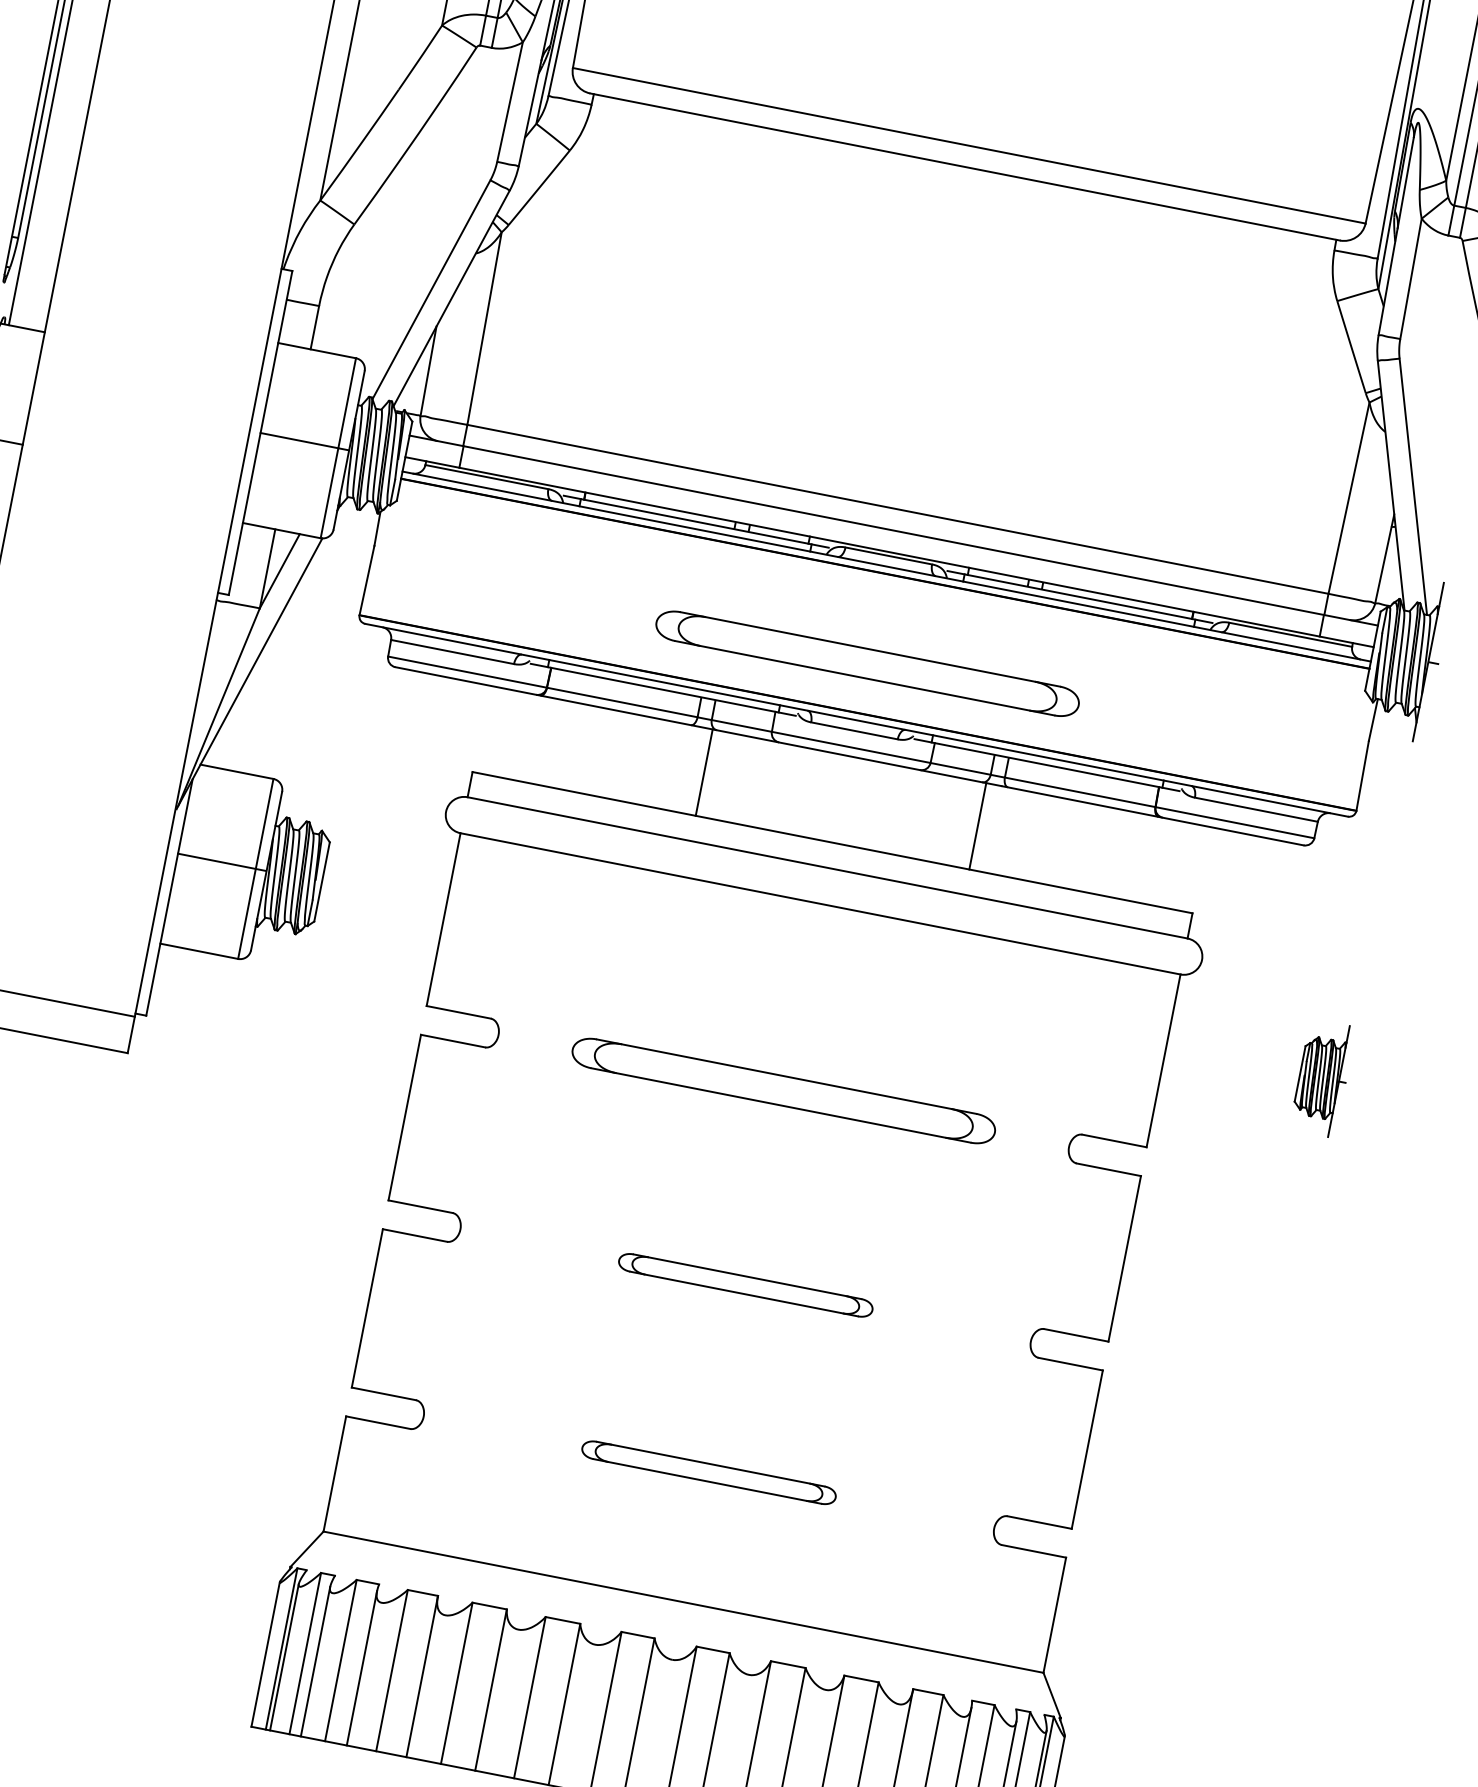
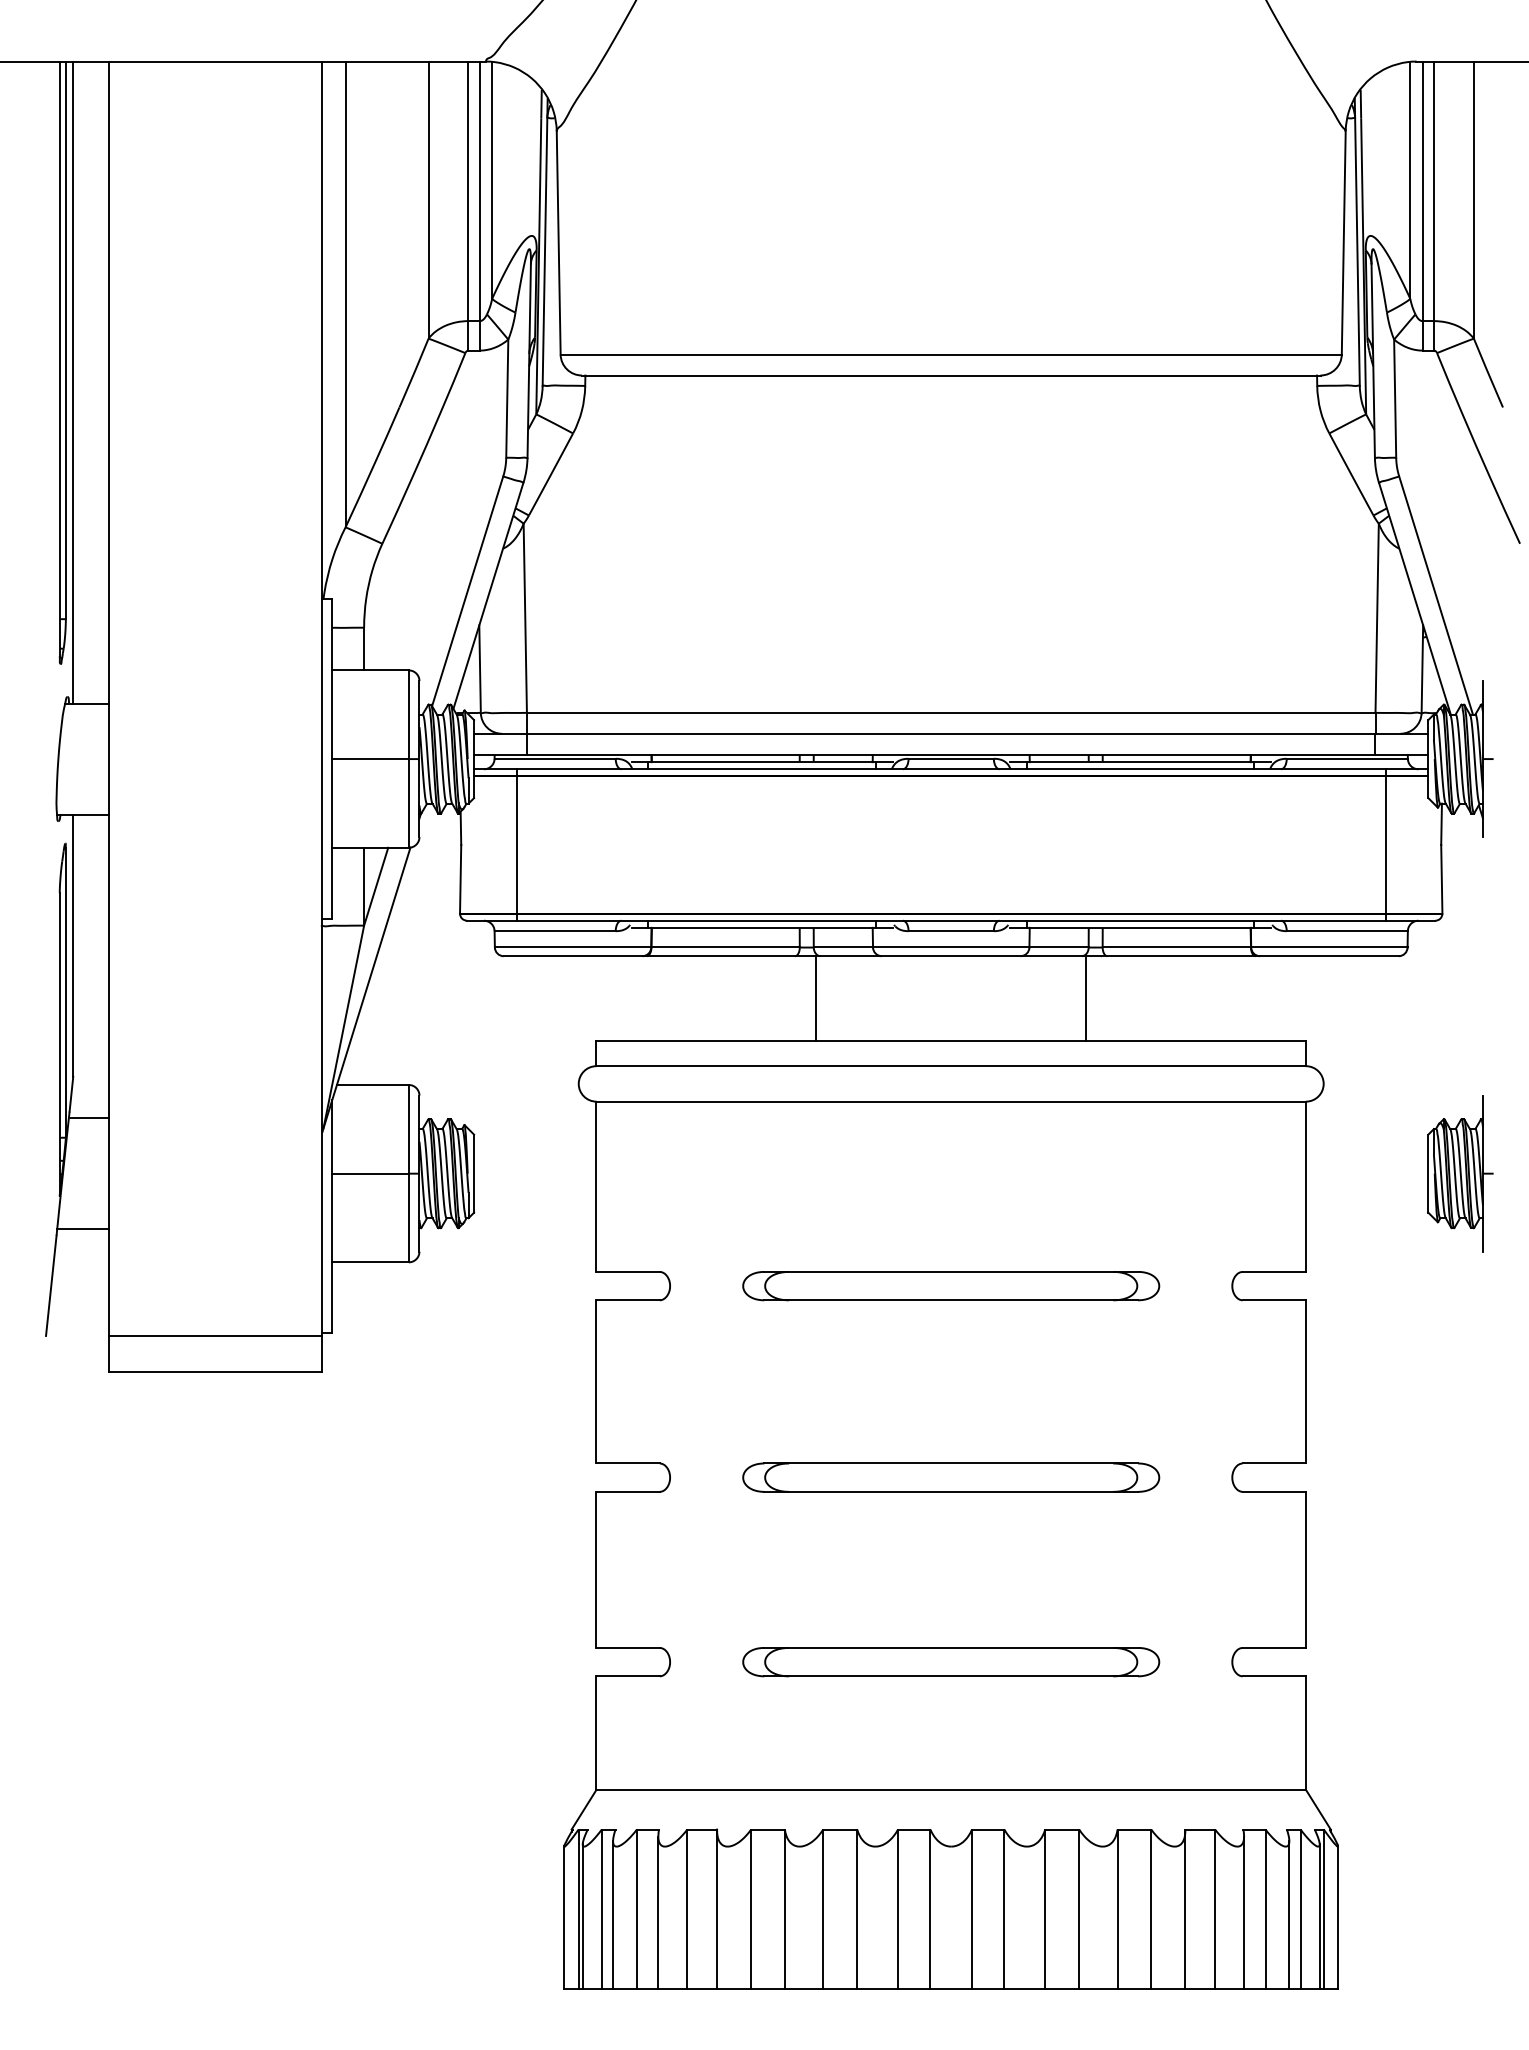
line: (430, 556) -> (516, 844), added
part: (867, 664) -> (951, 865), removed
line: (1312, 729) -> (1385, 844), added
part: (1323, 1078) -> (1460, 1173), size x1.43
part: (746, 1285) -> (951, 1477), size x1.67
part: (709, 1473) -> (951, 1662), size x1.67

